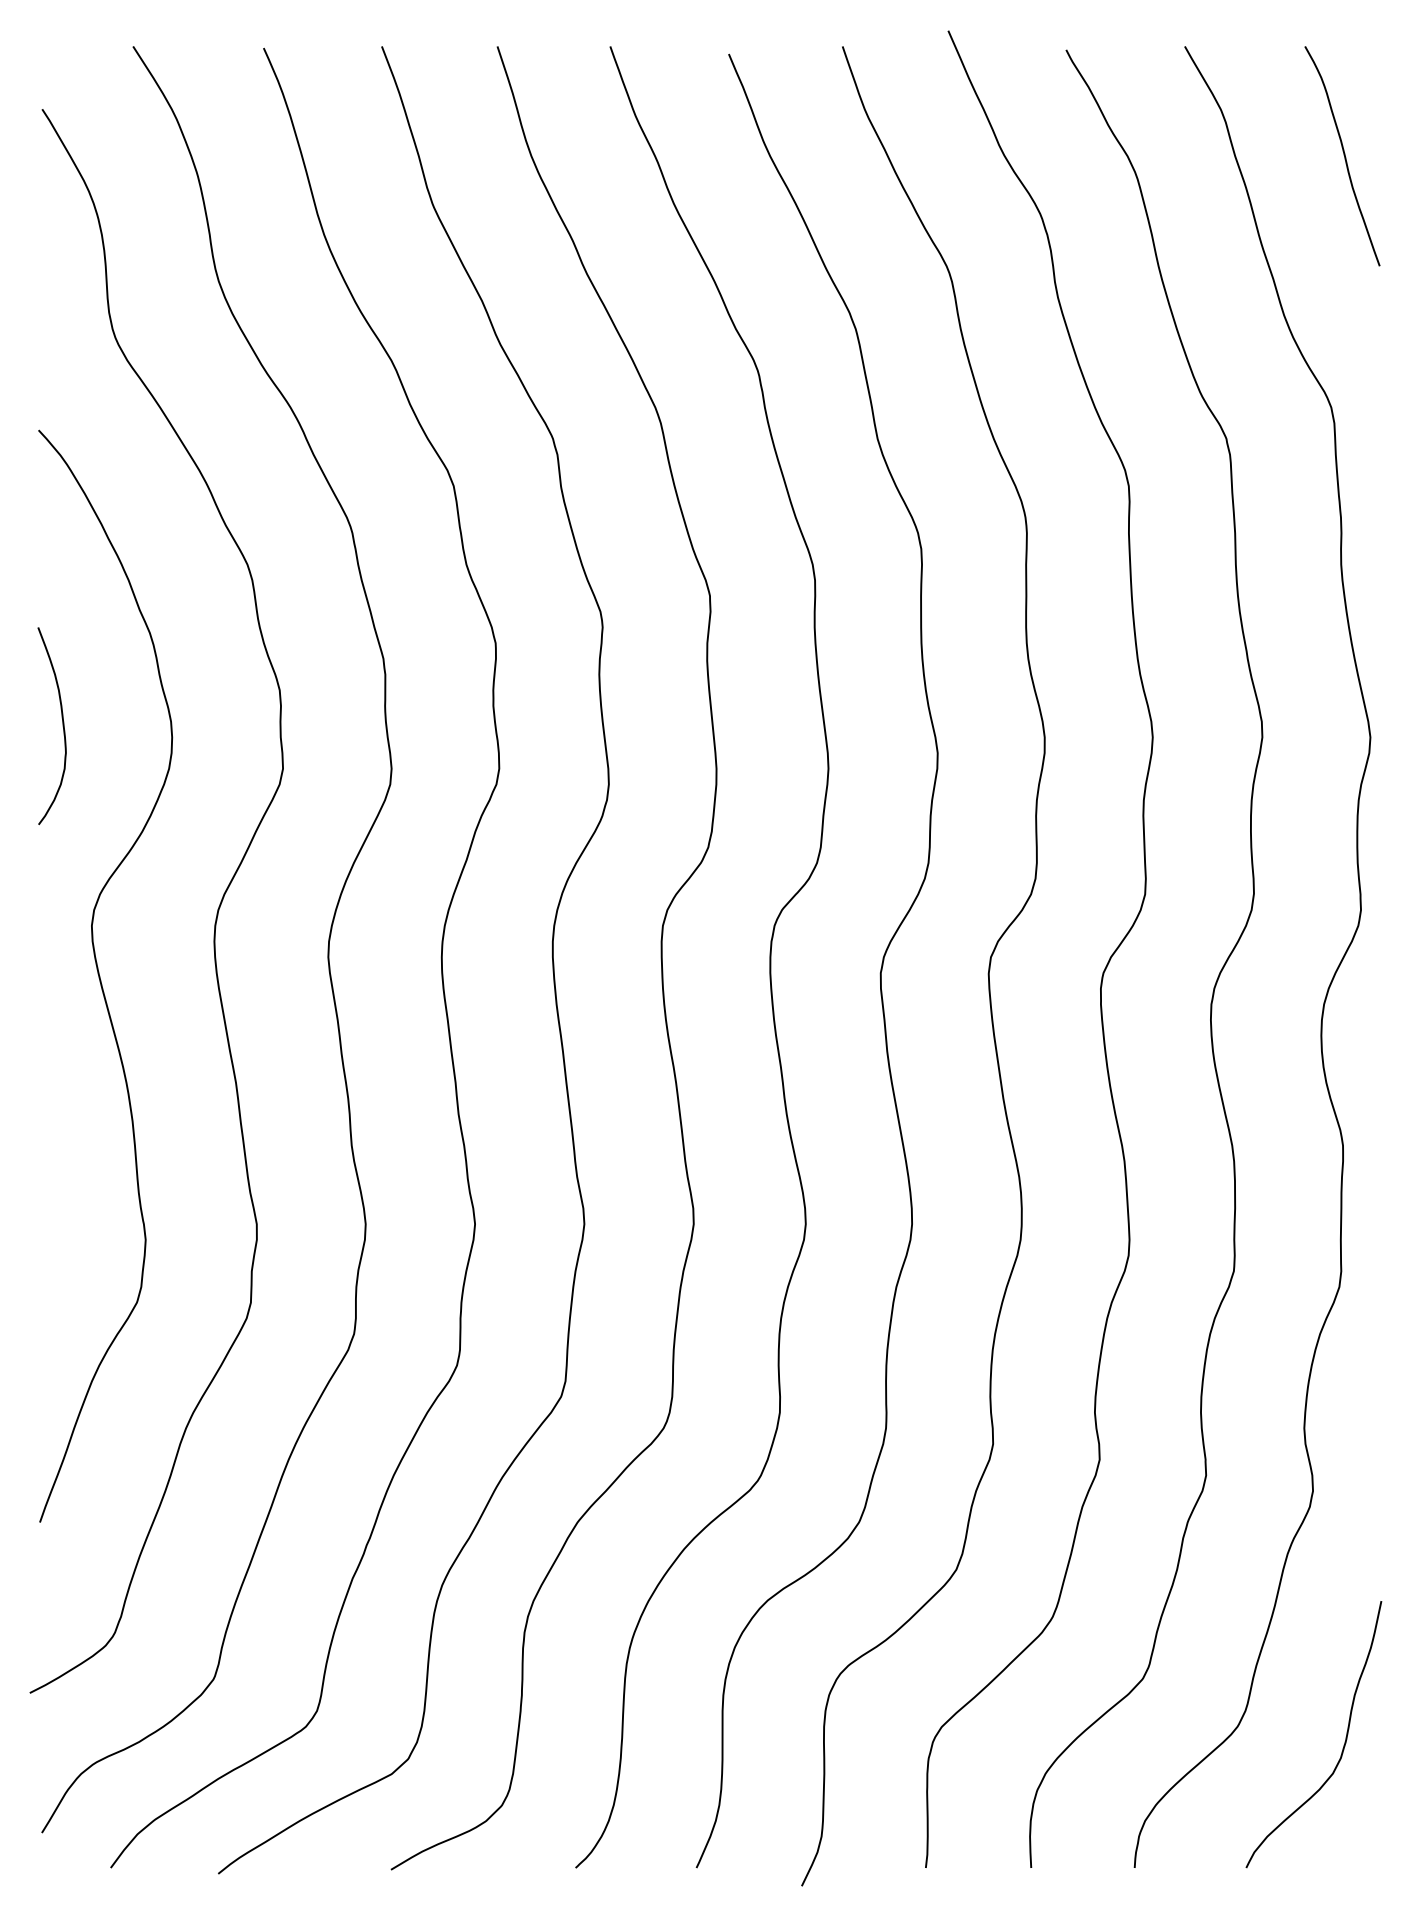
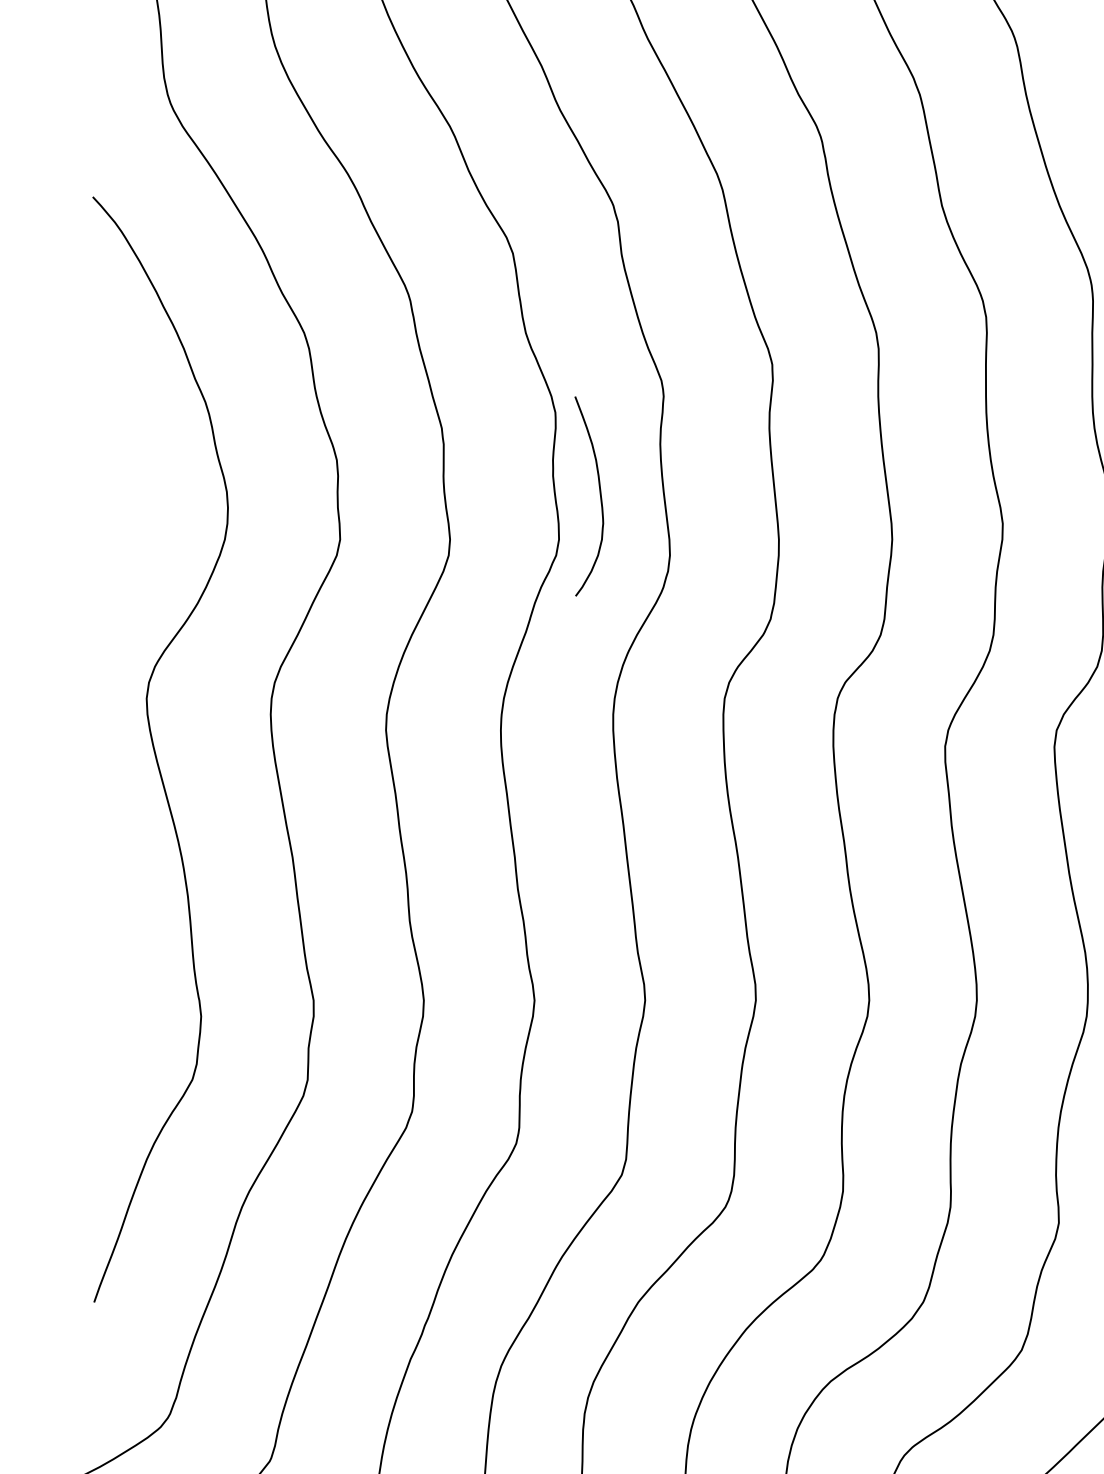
curve: (62, 726) -> (599, 496), moved

